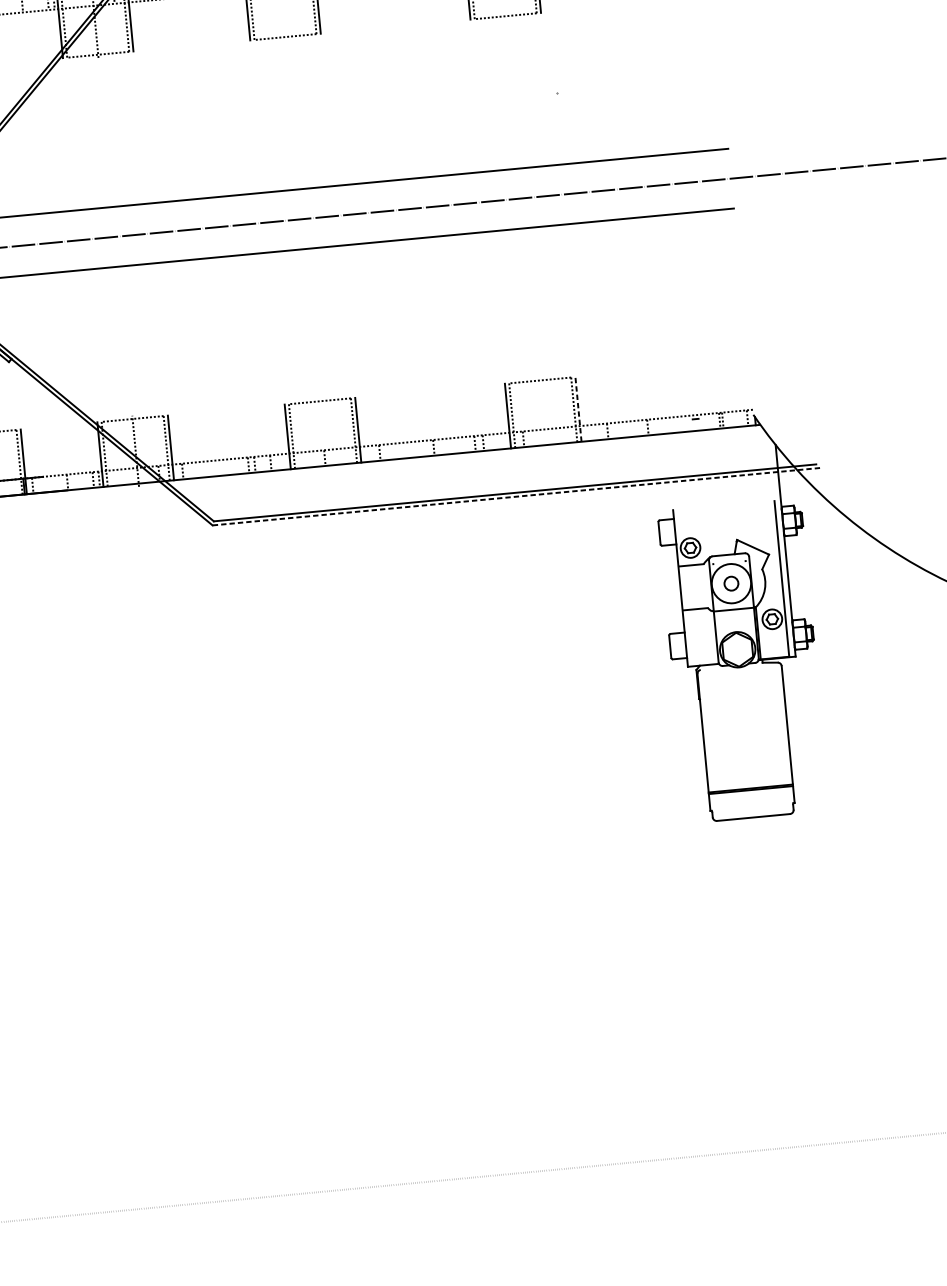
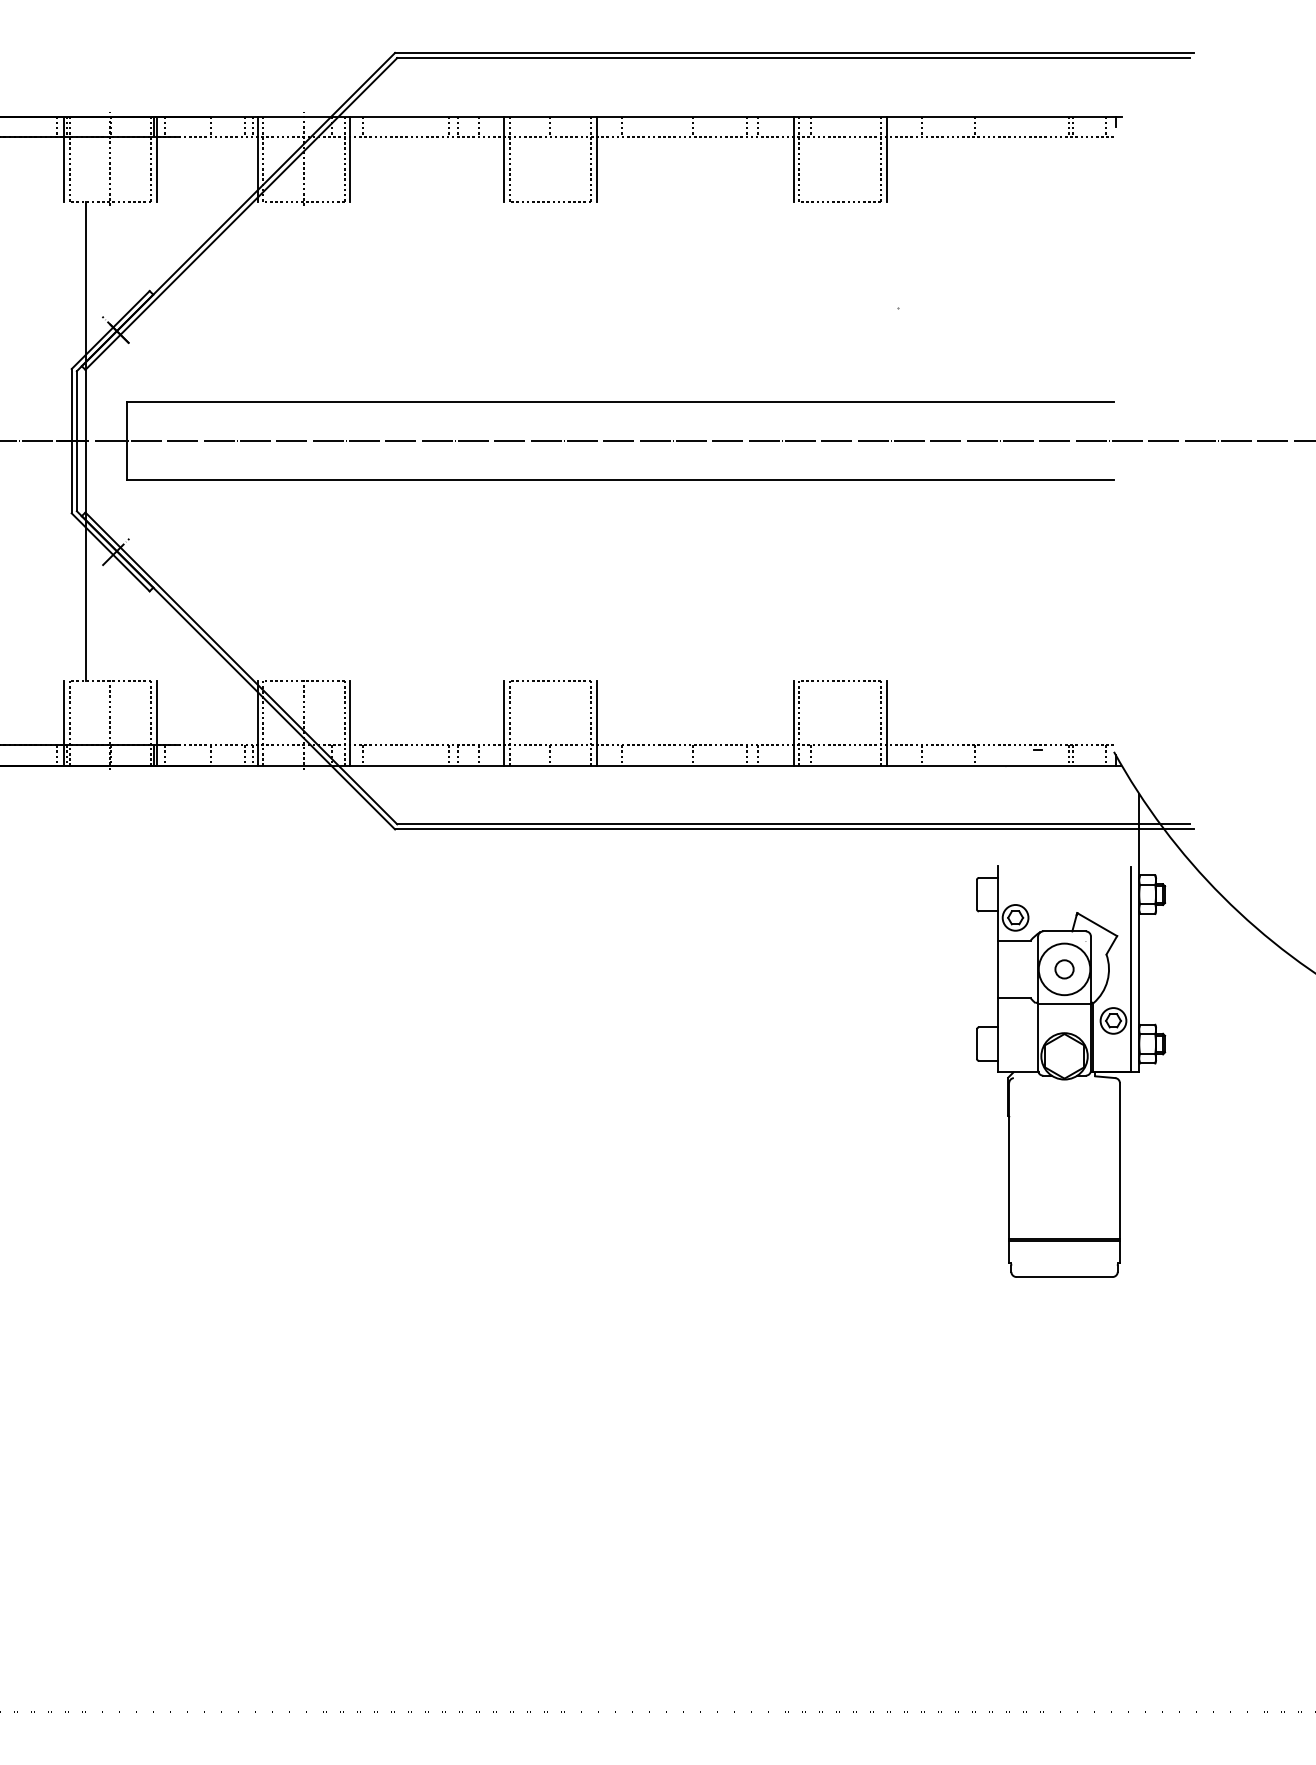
line: (578, 409) -> (886, 723), dashed -> solid
line: (516, 496) -> (794, 829), dashed -> solid

